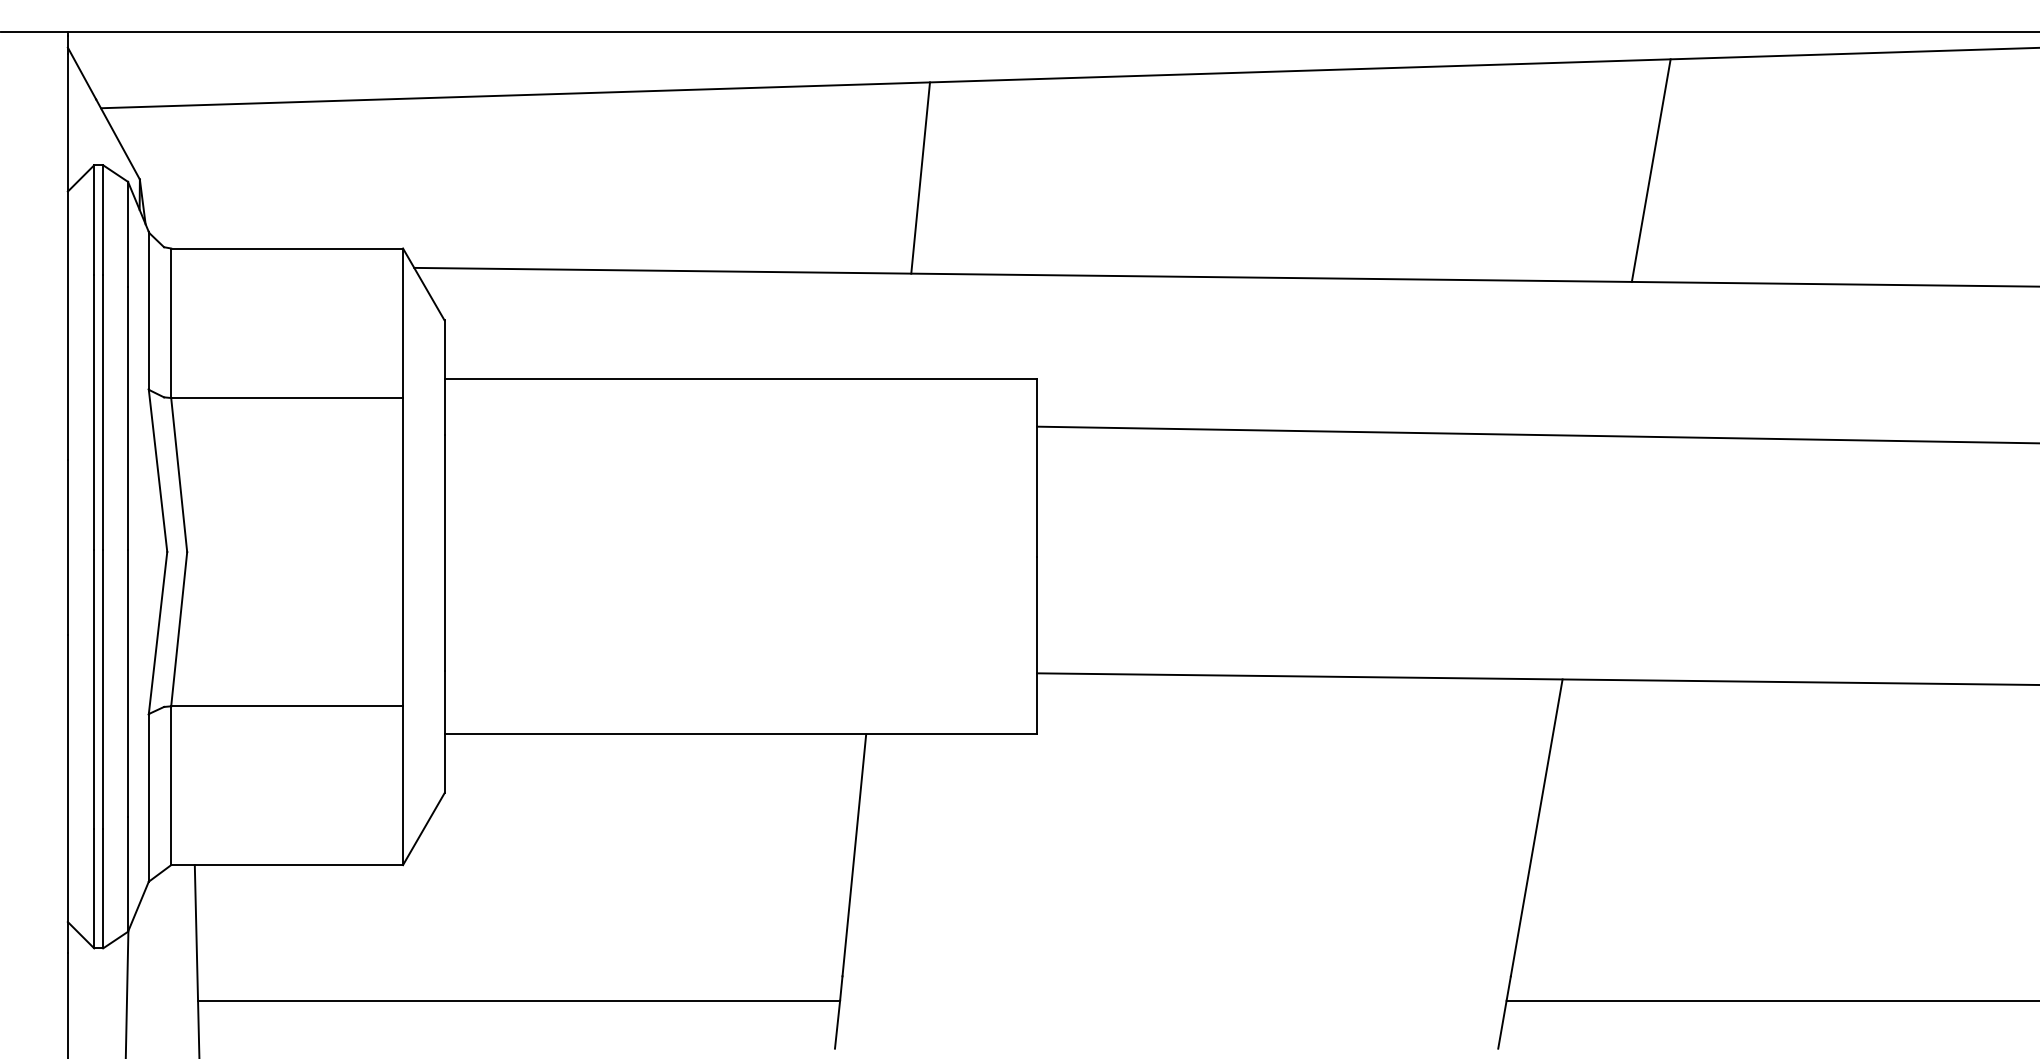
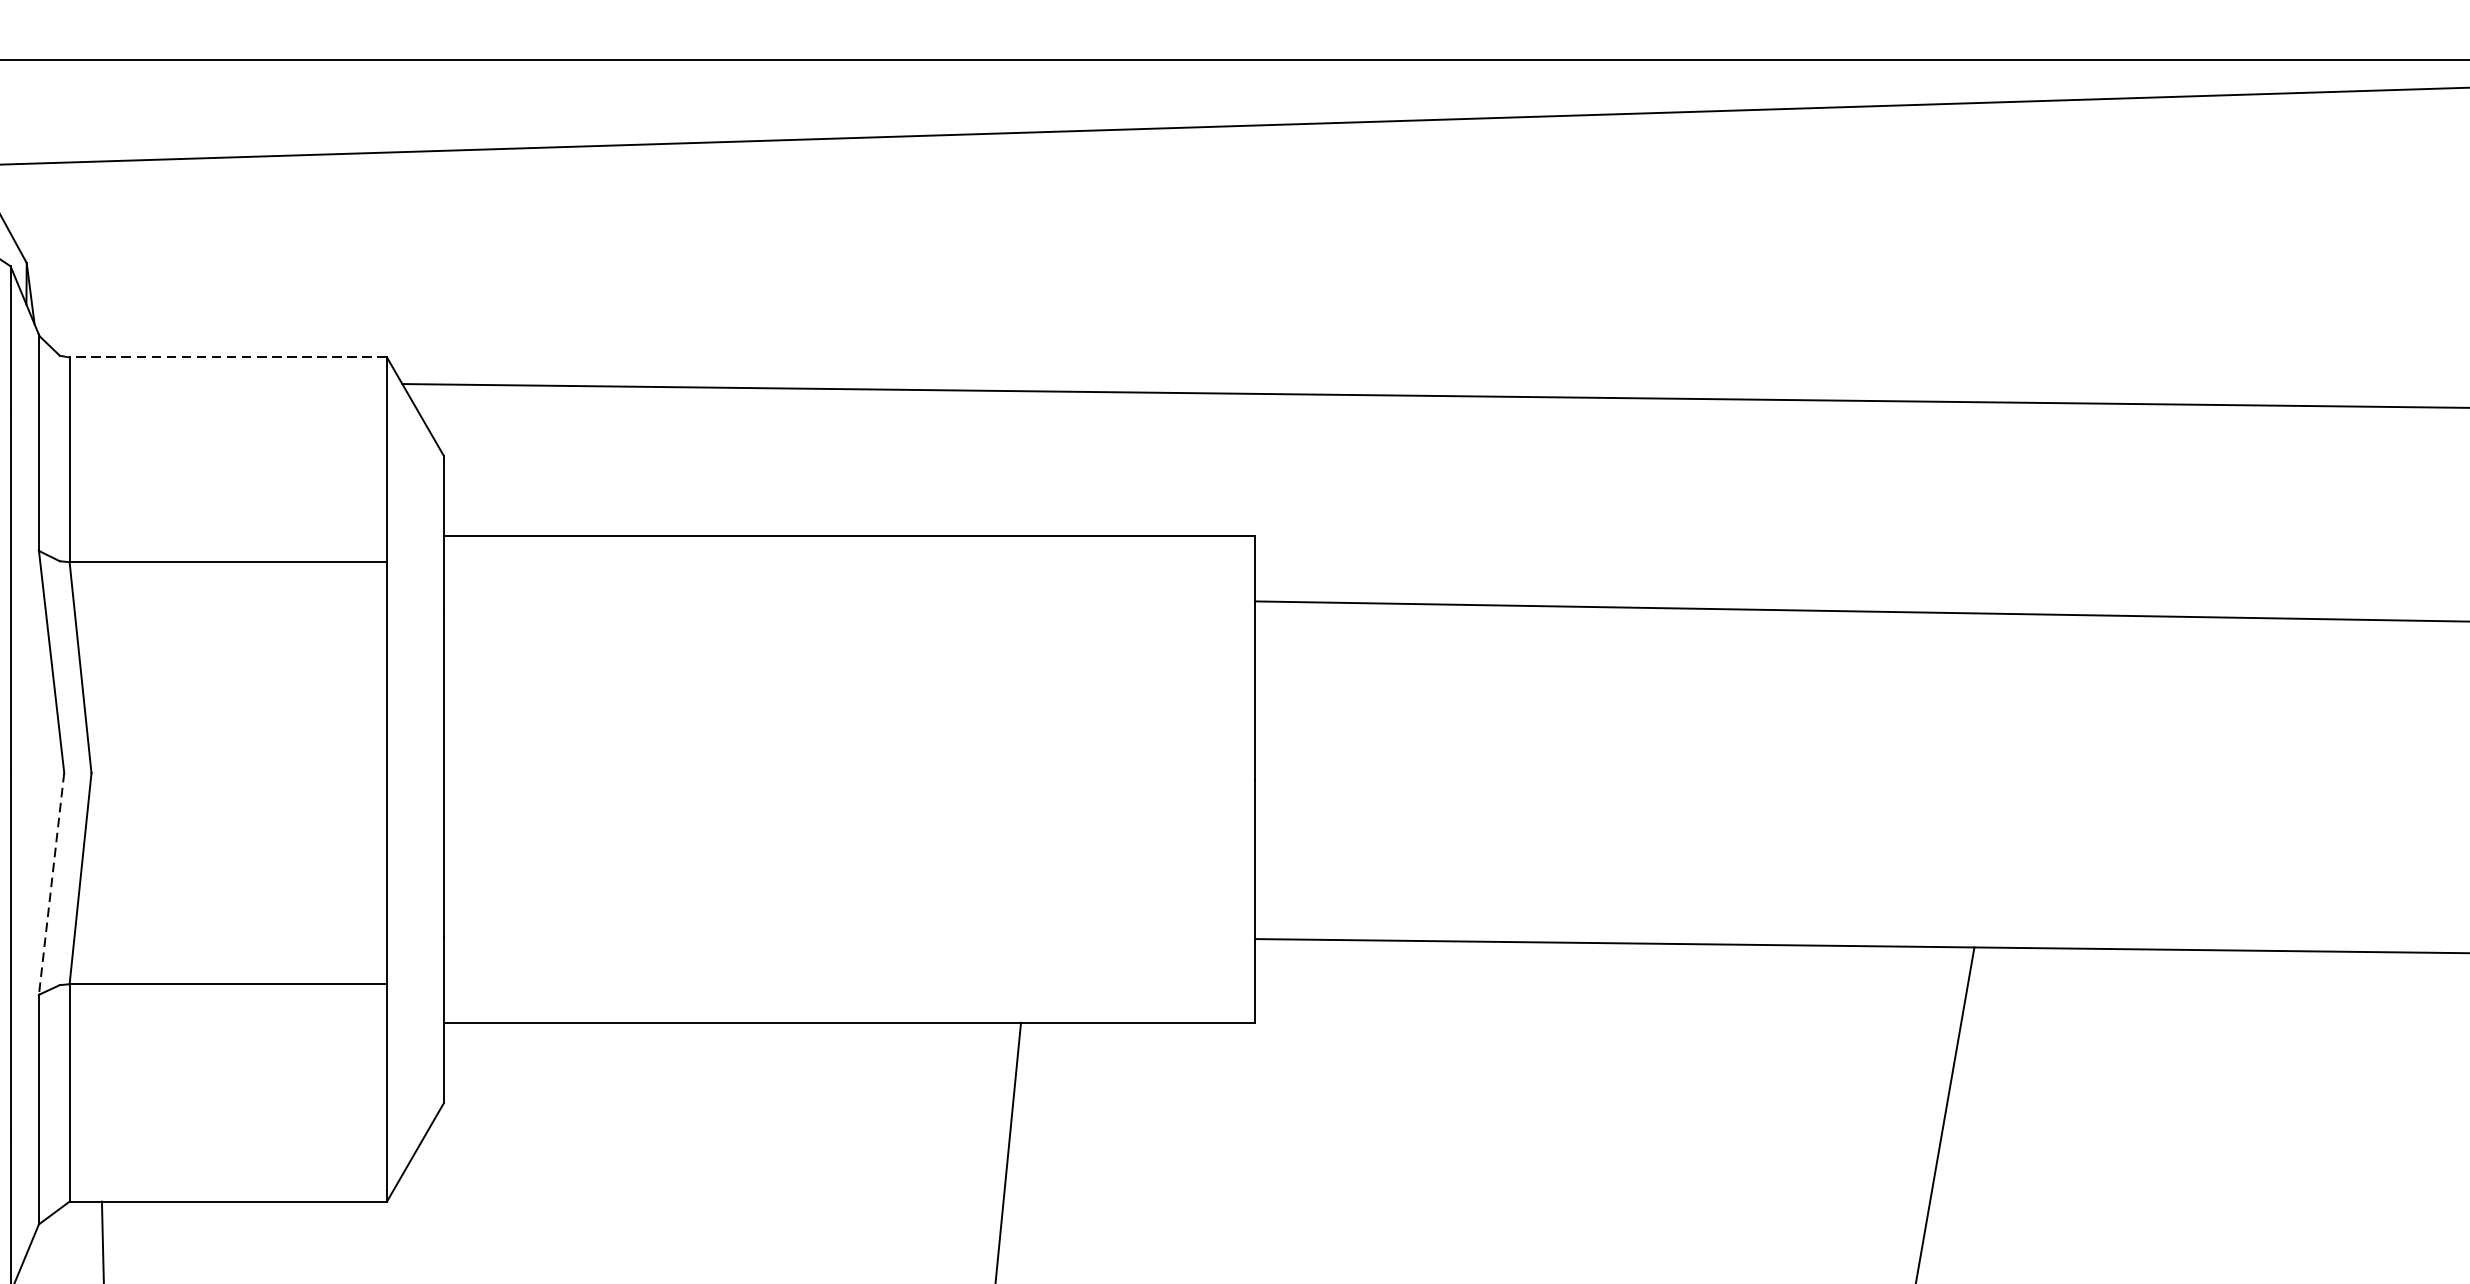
line: (1650, 170) -> (2094, 250), removed
line: (920, 177) -> (1095, 260), removed
line: (287, 248) -> (228, 357), solid -> dashed
line: (158, 633) -> (52, 884), solid -> dashed

